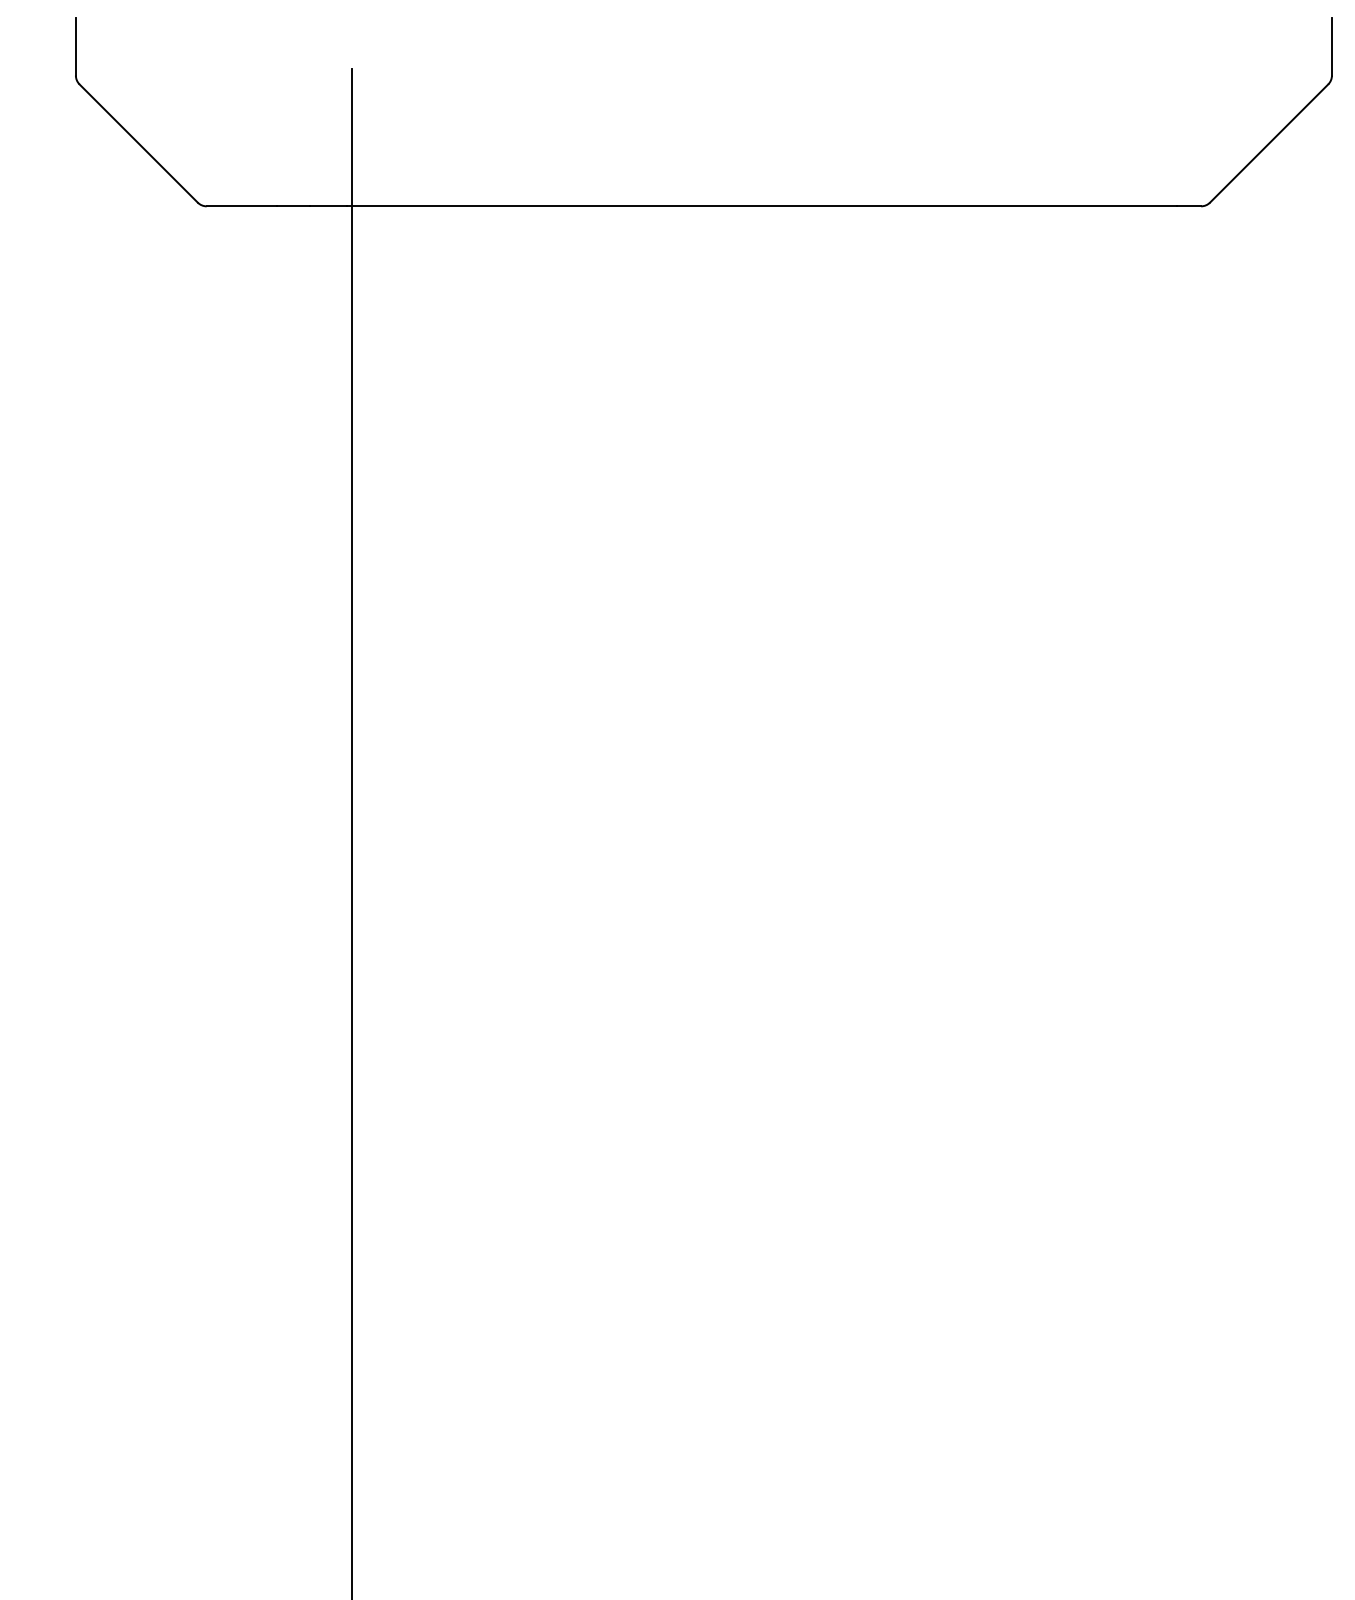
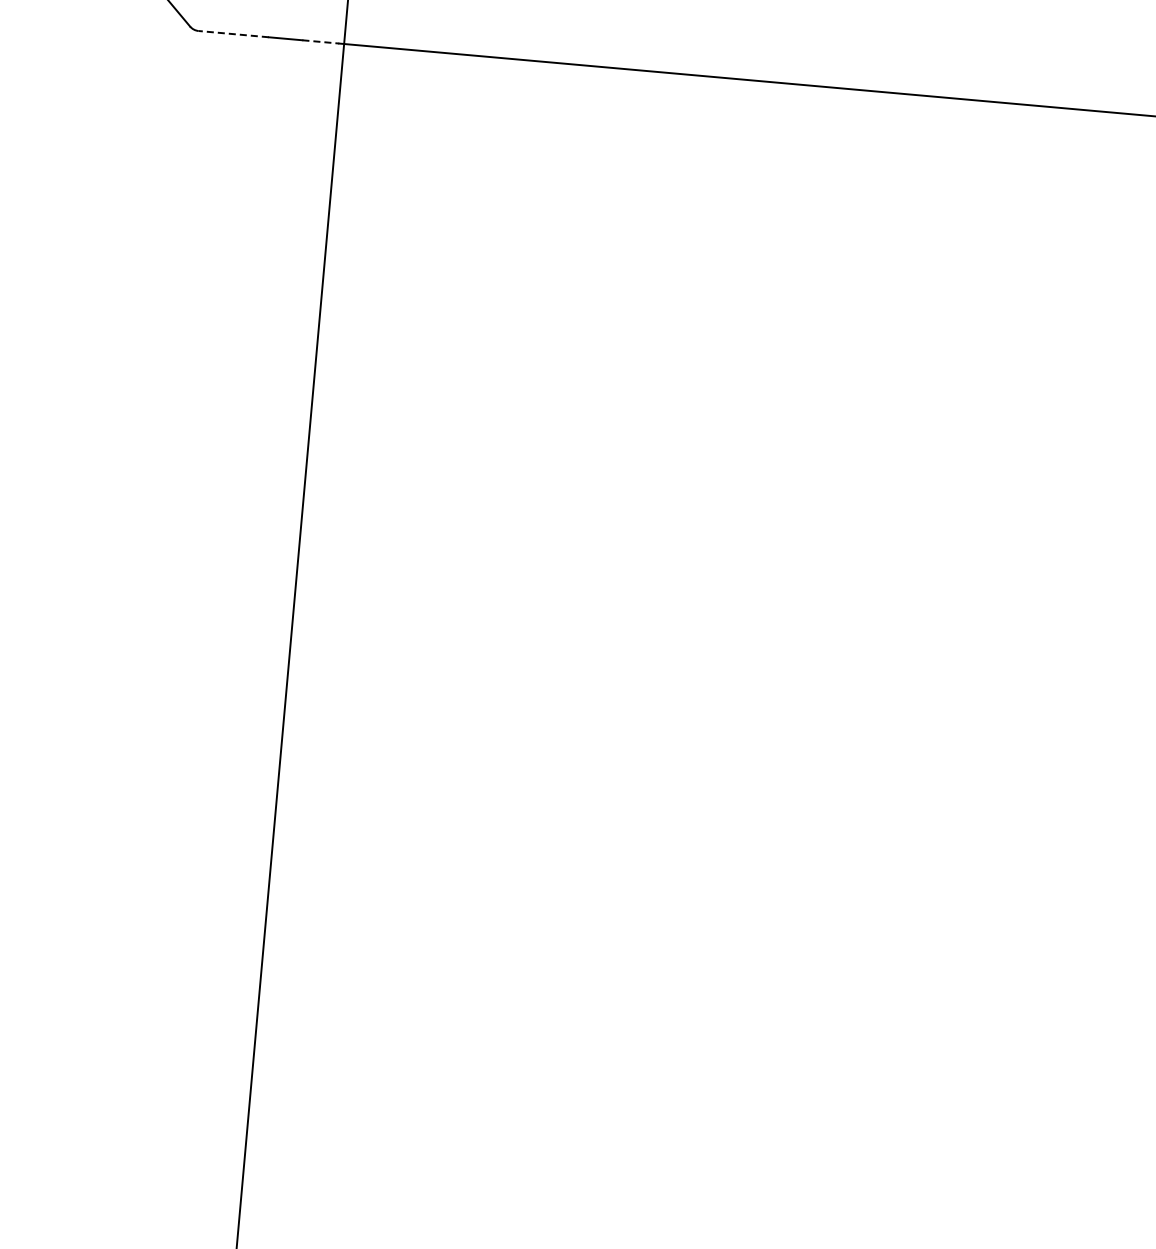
line: (241, 206) -> (233, 34), solid -> dashed
line: (329, 206) -> (321, 42), solid -> dashed

